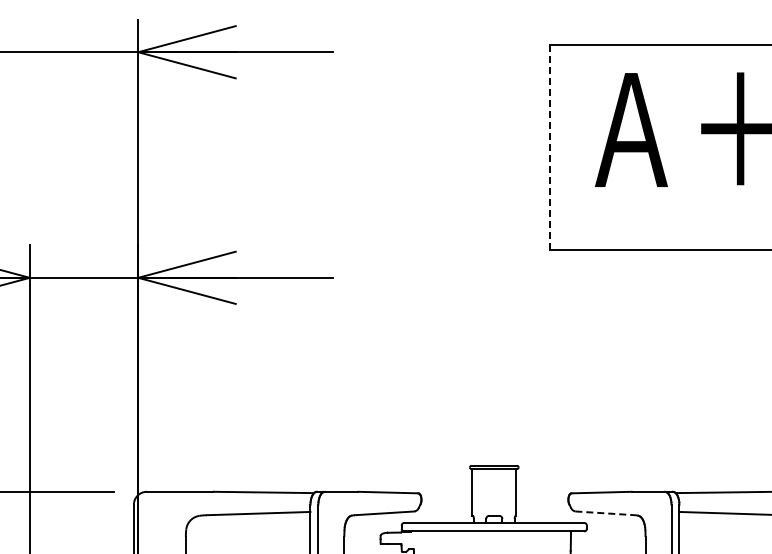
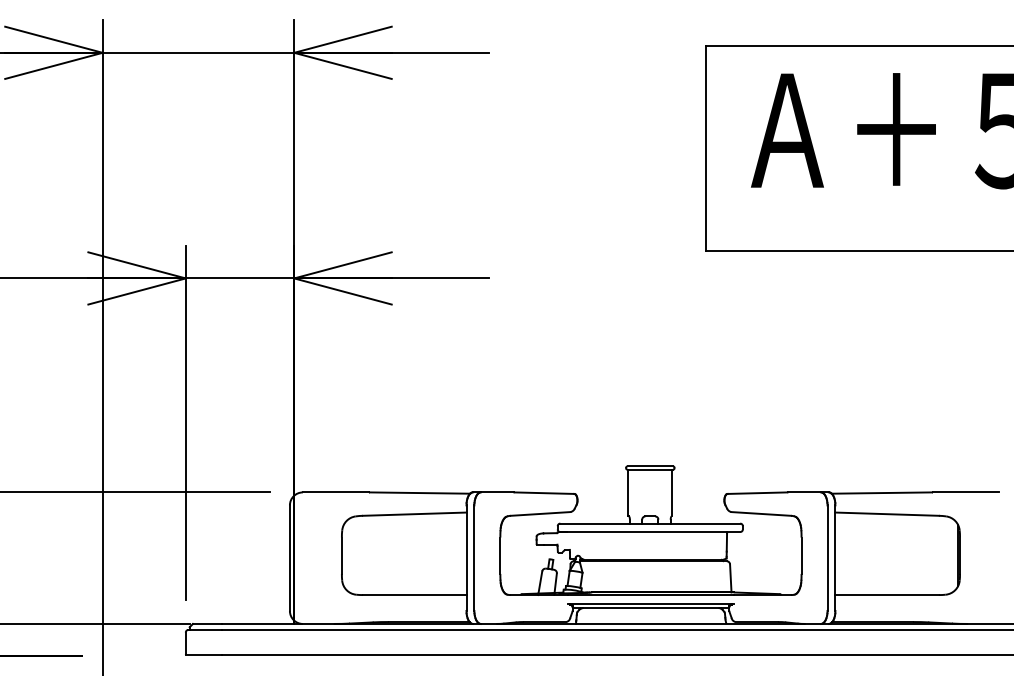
line: (550, 147) -> (706, 148), dashed -> solid
line: (605, 512) -> (761, 513), dashed -> solid

